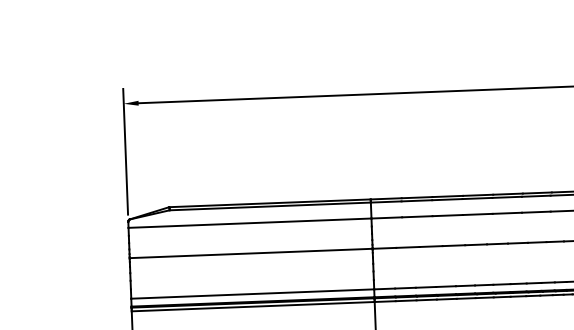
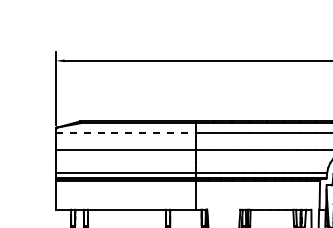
line: (250, 223) -> (126, 132), solid -> dashed

